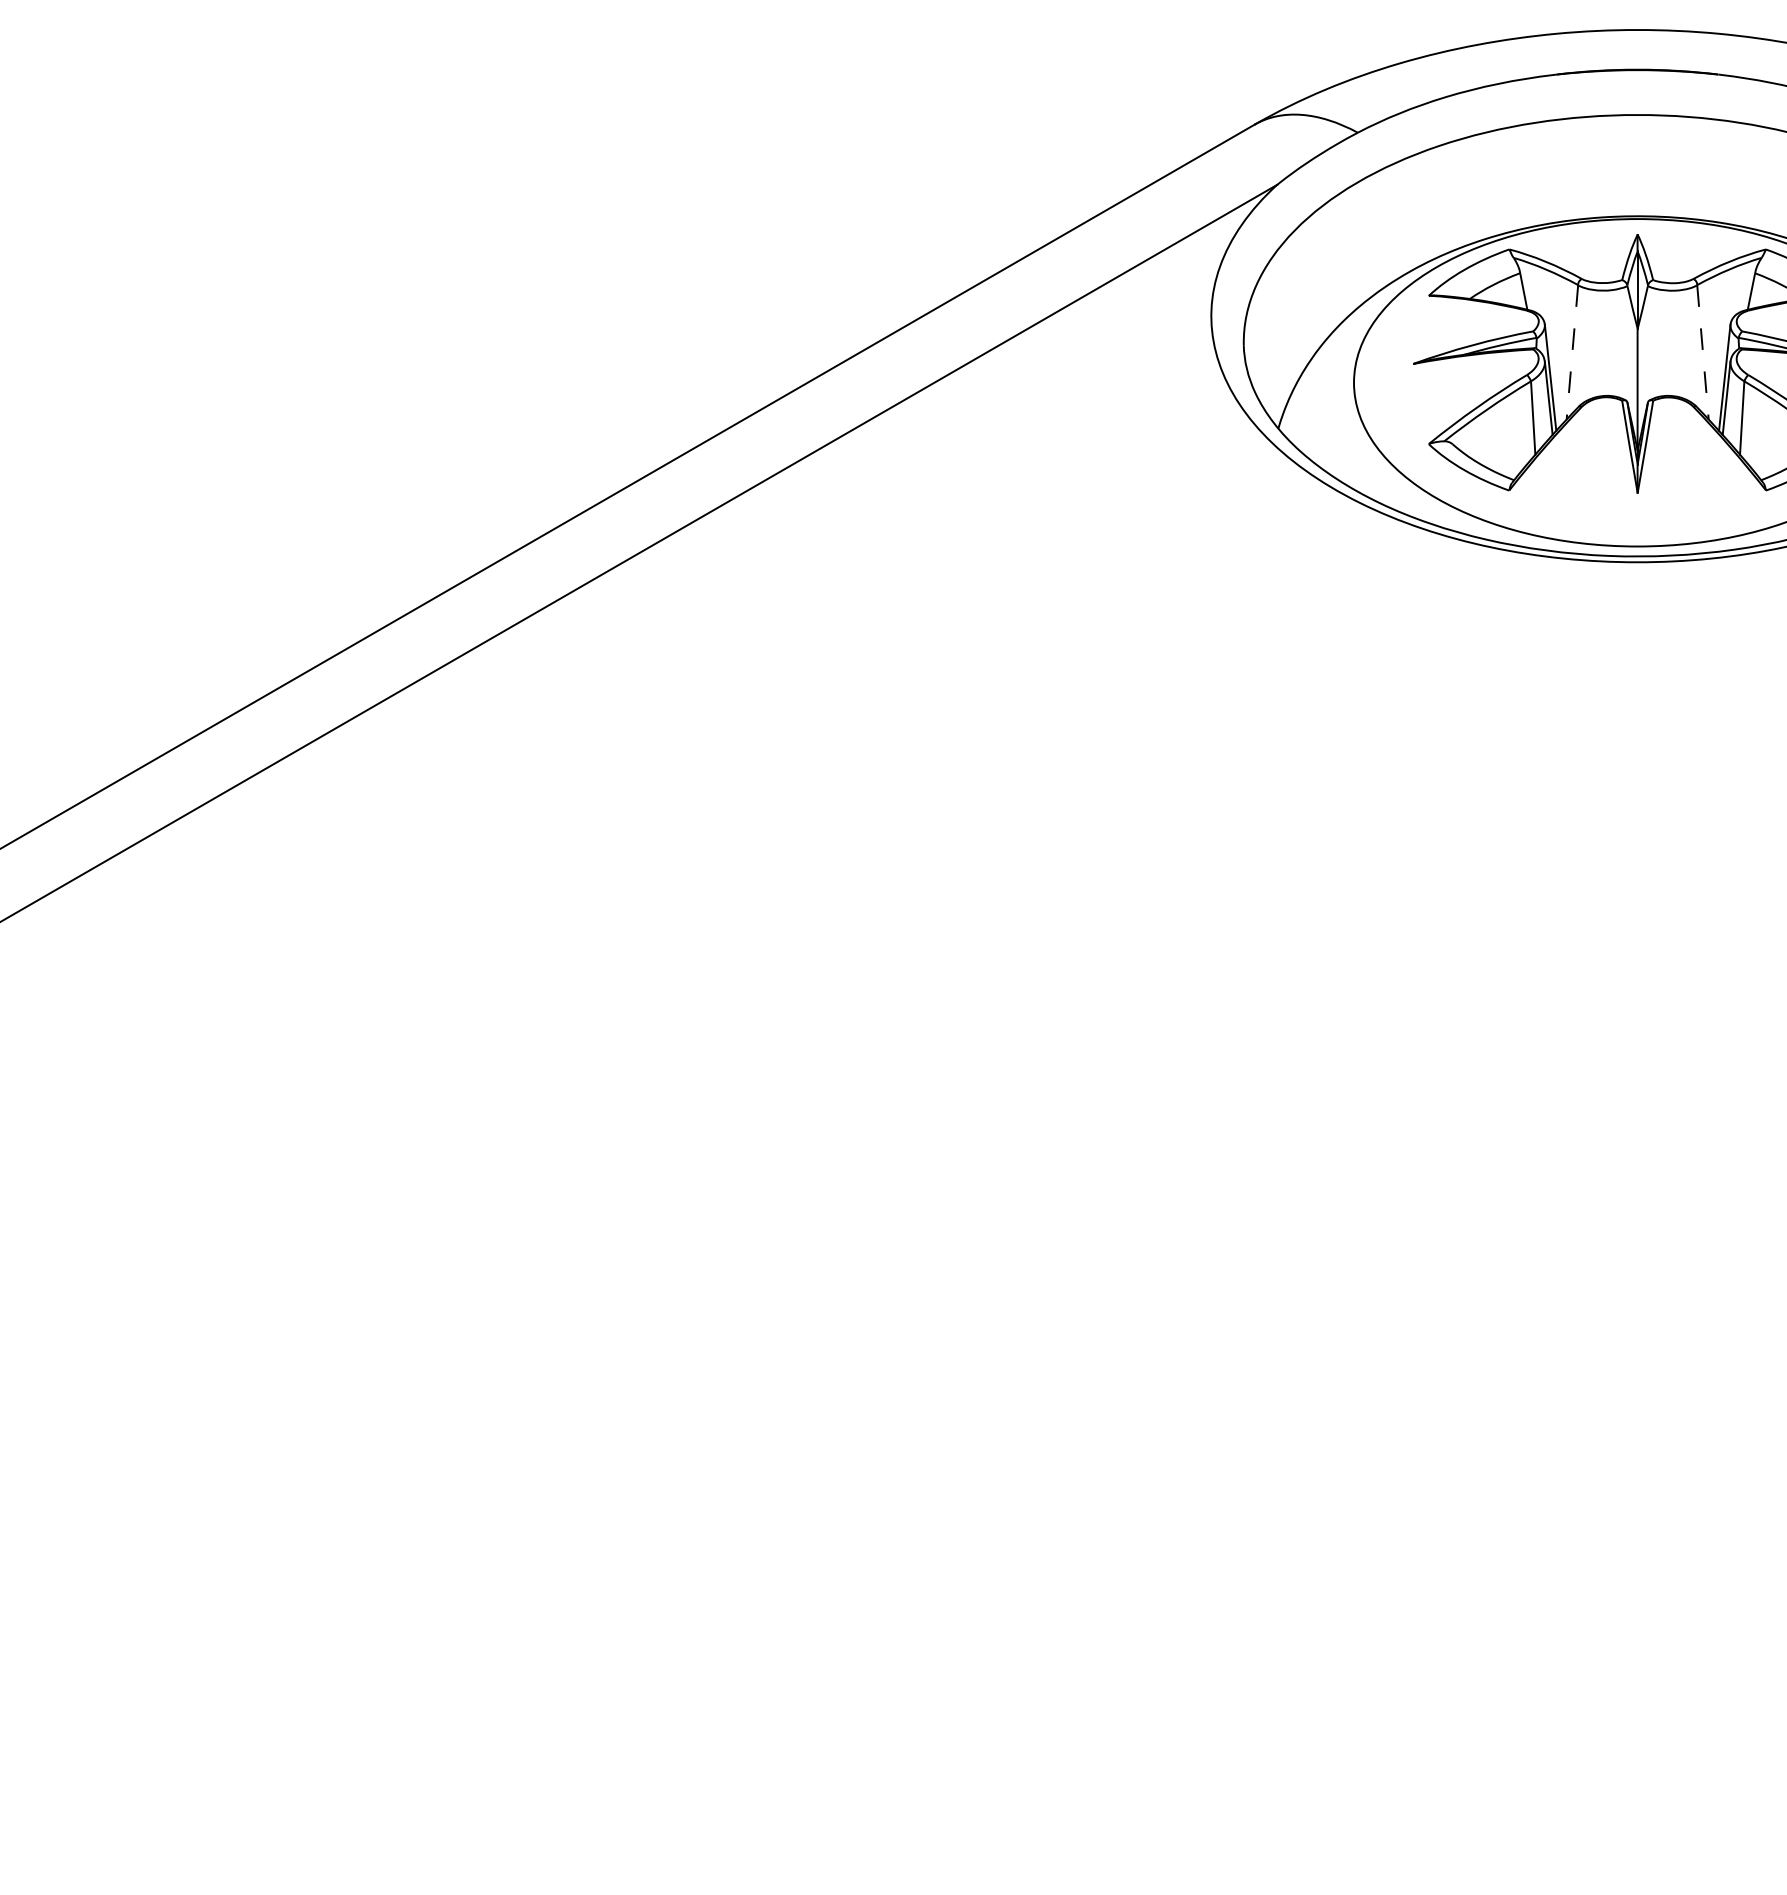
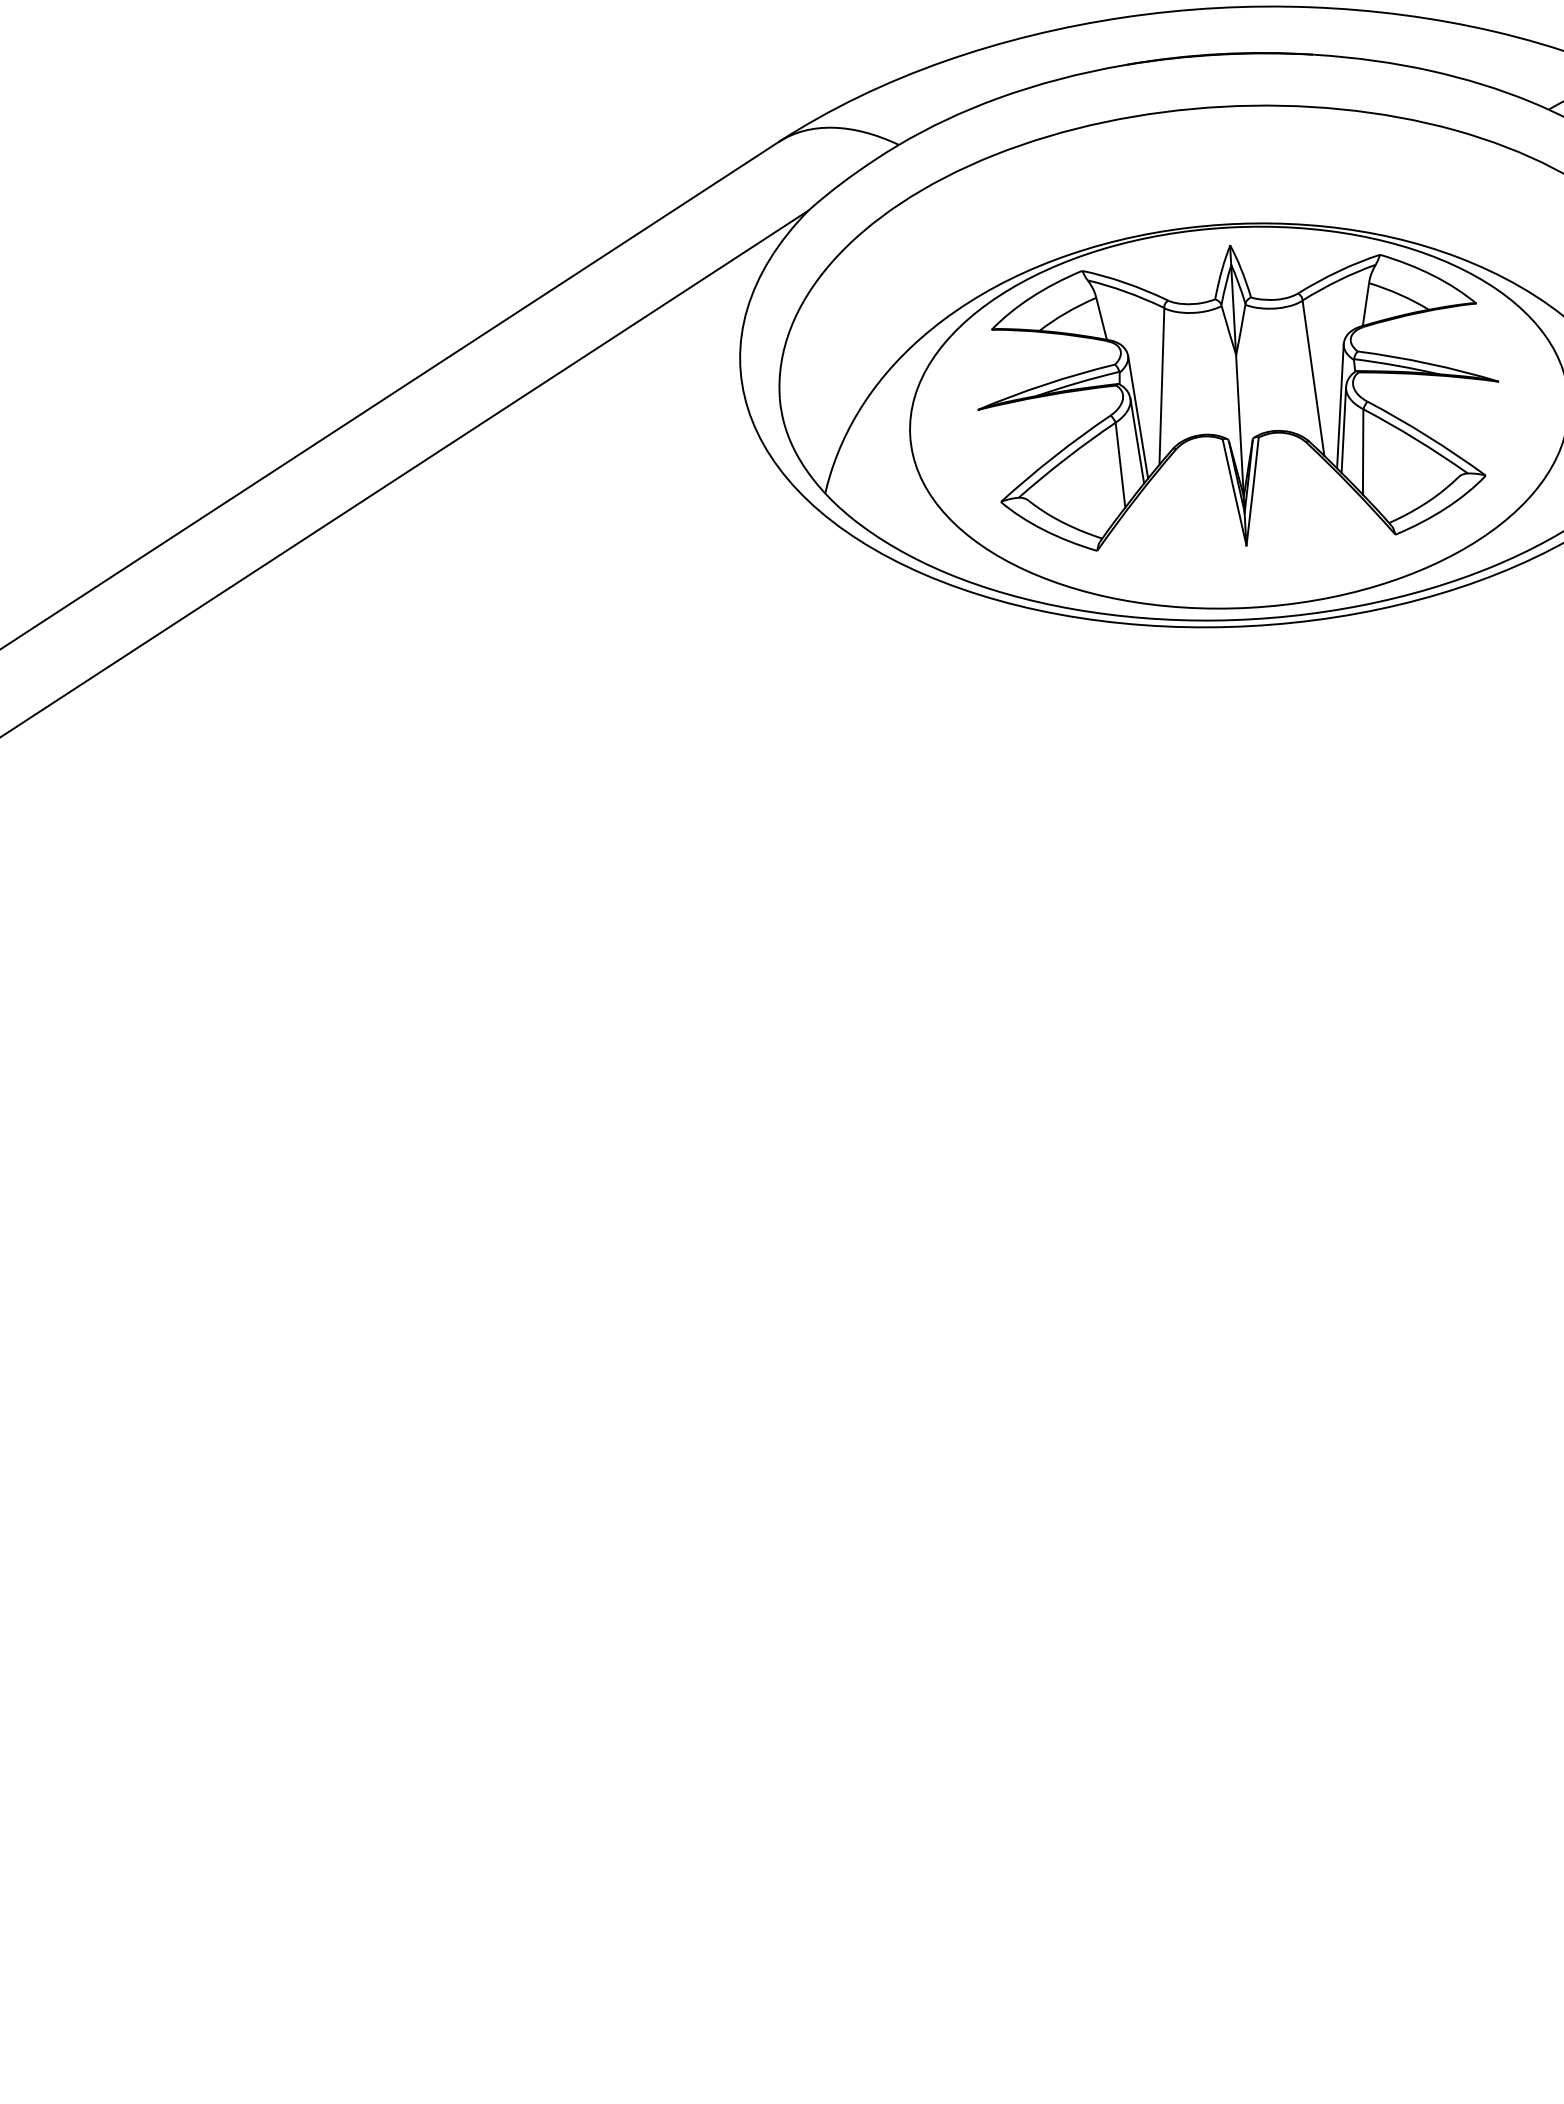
line: (1572, 352) -> (1162, 386), dashed -> solid
line: (1703, 352) -> (1314, 378), dashed -> solid

